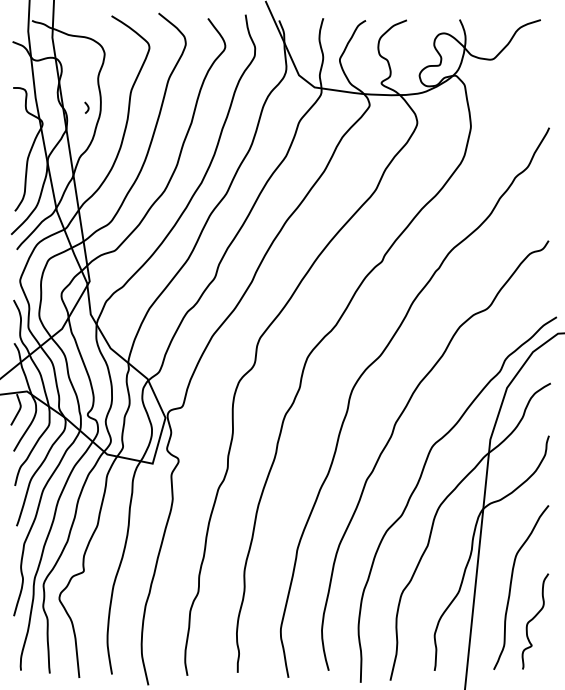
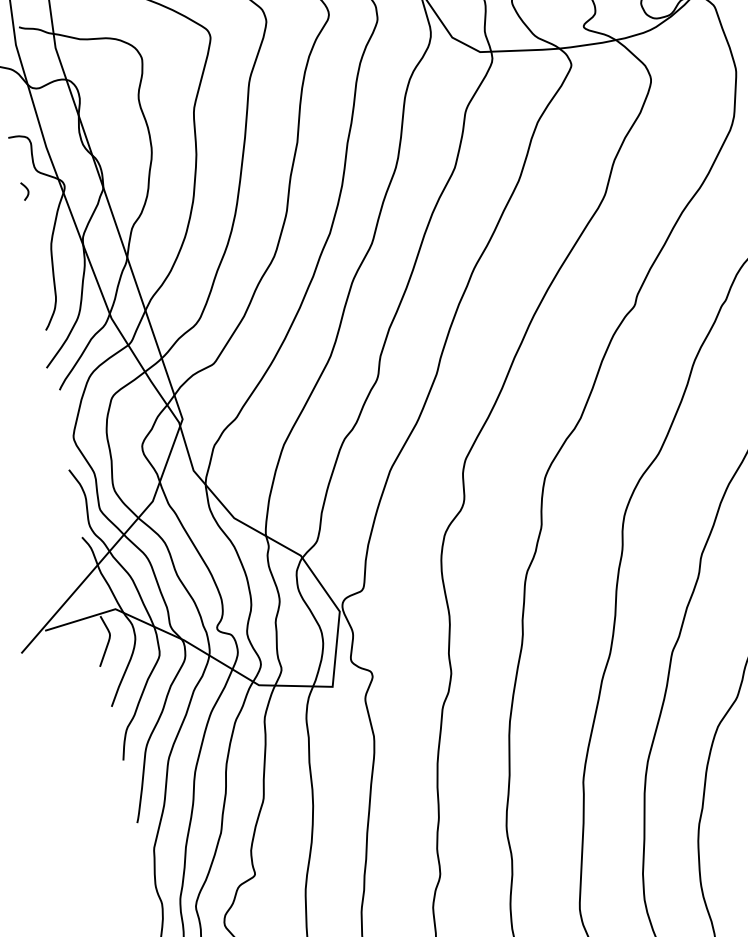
curve: (87, 107) -> (26, 190), moved

